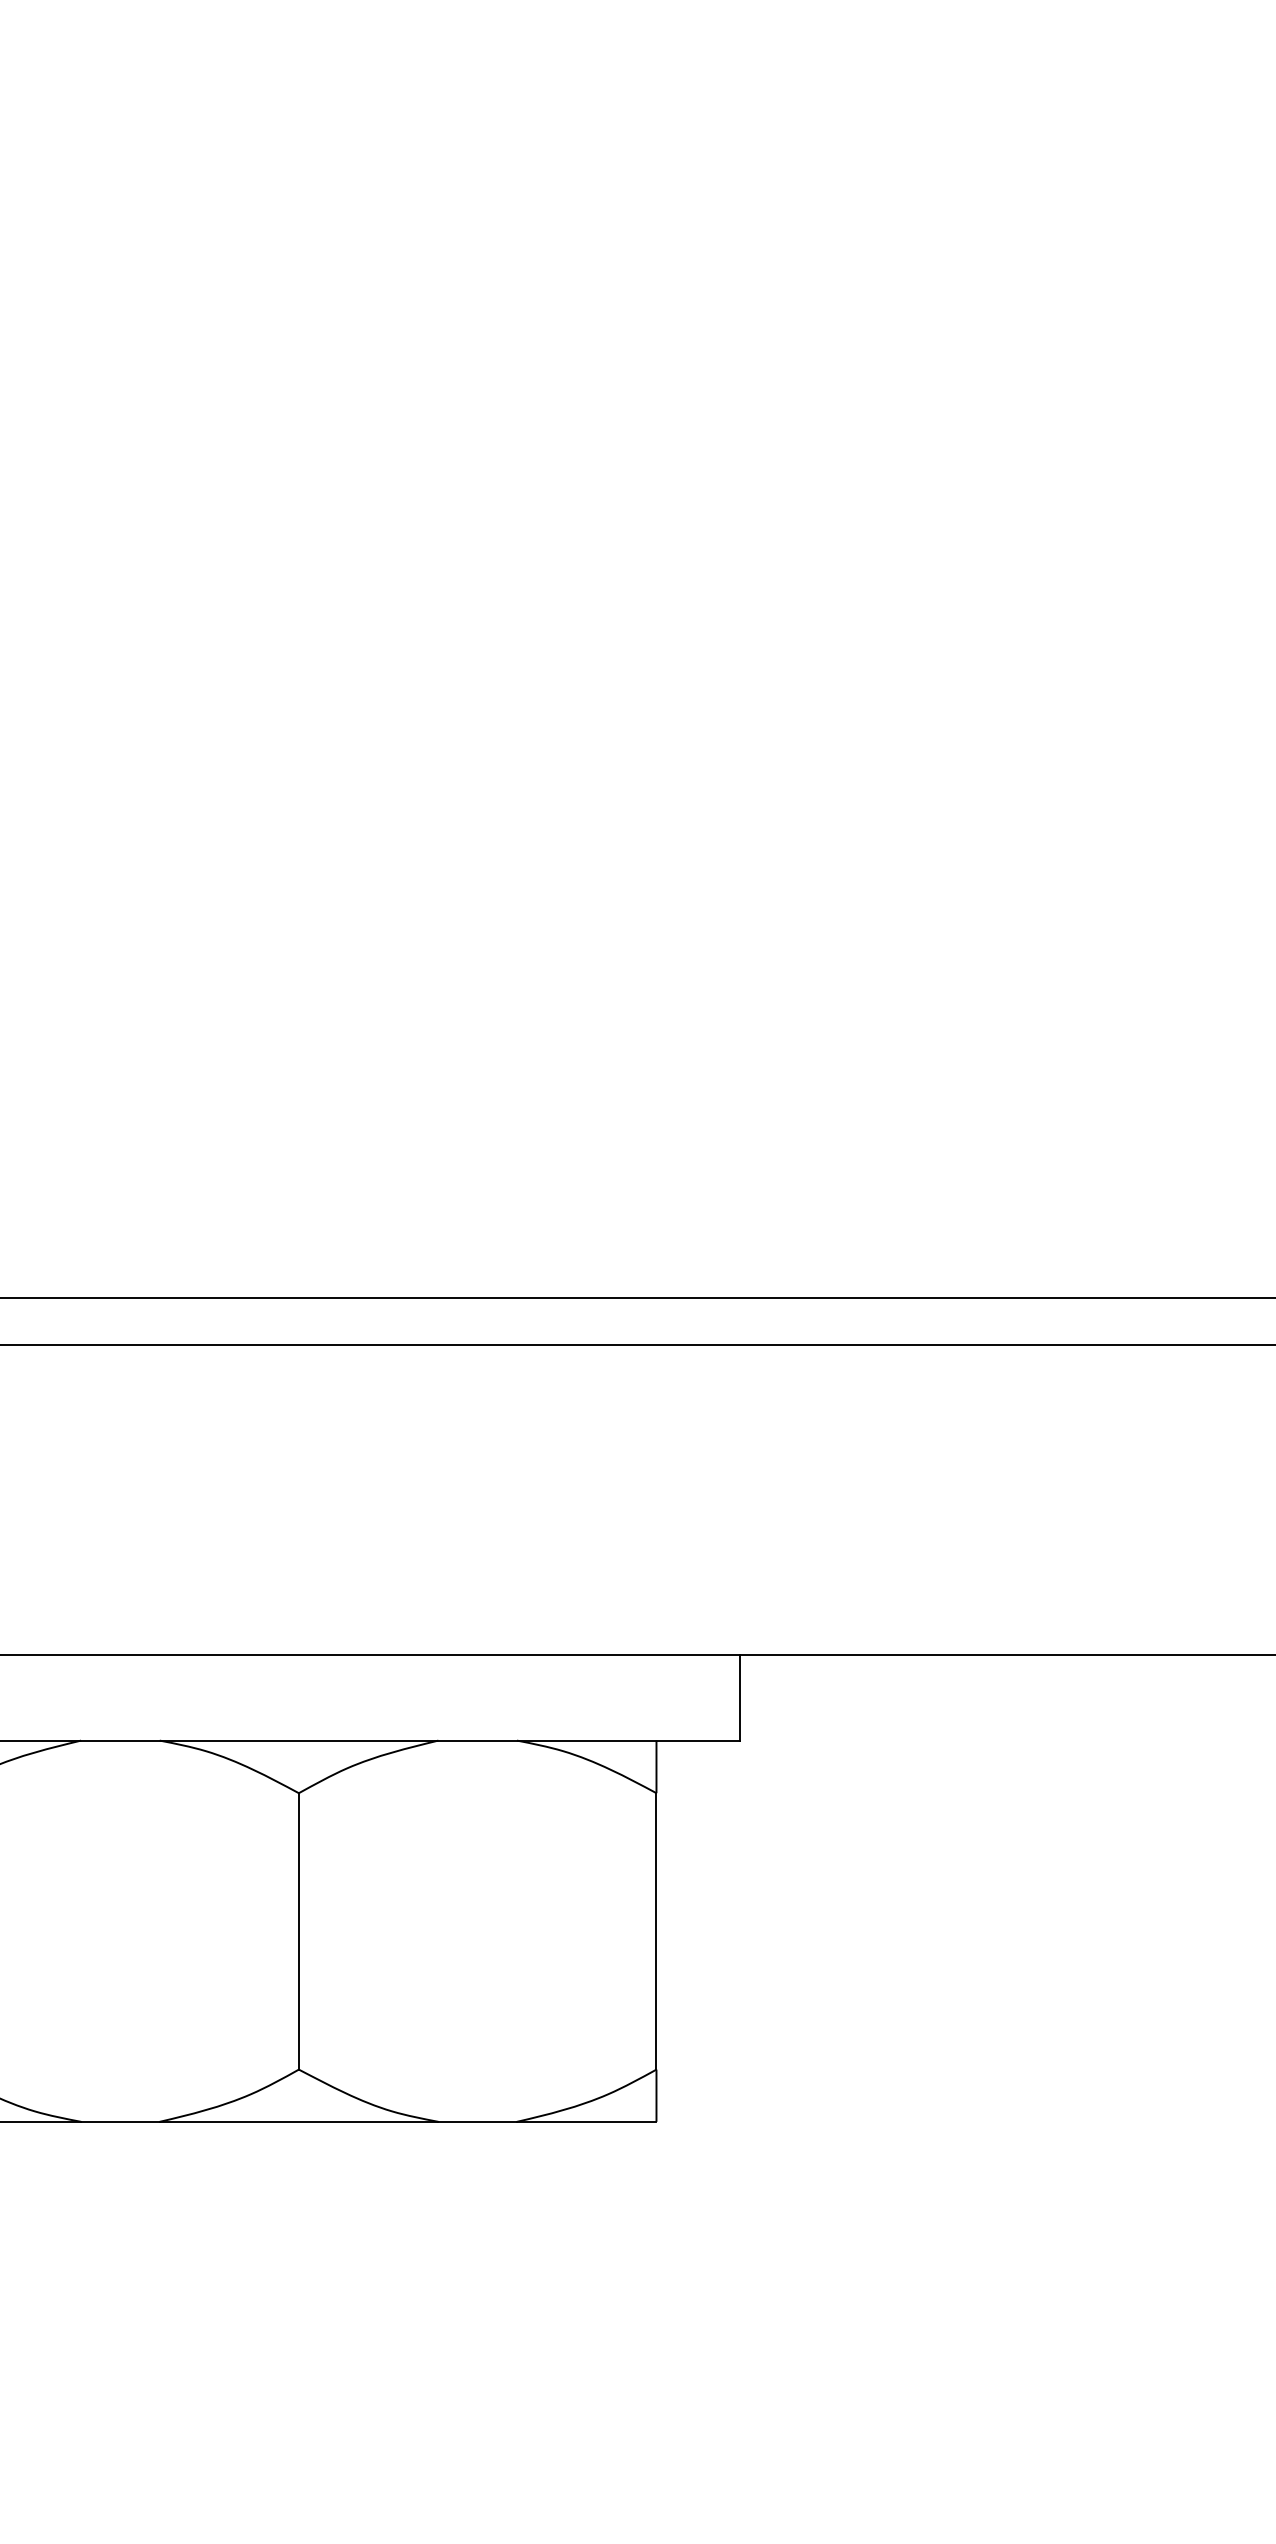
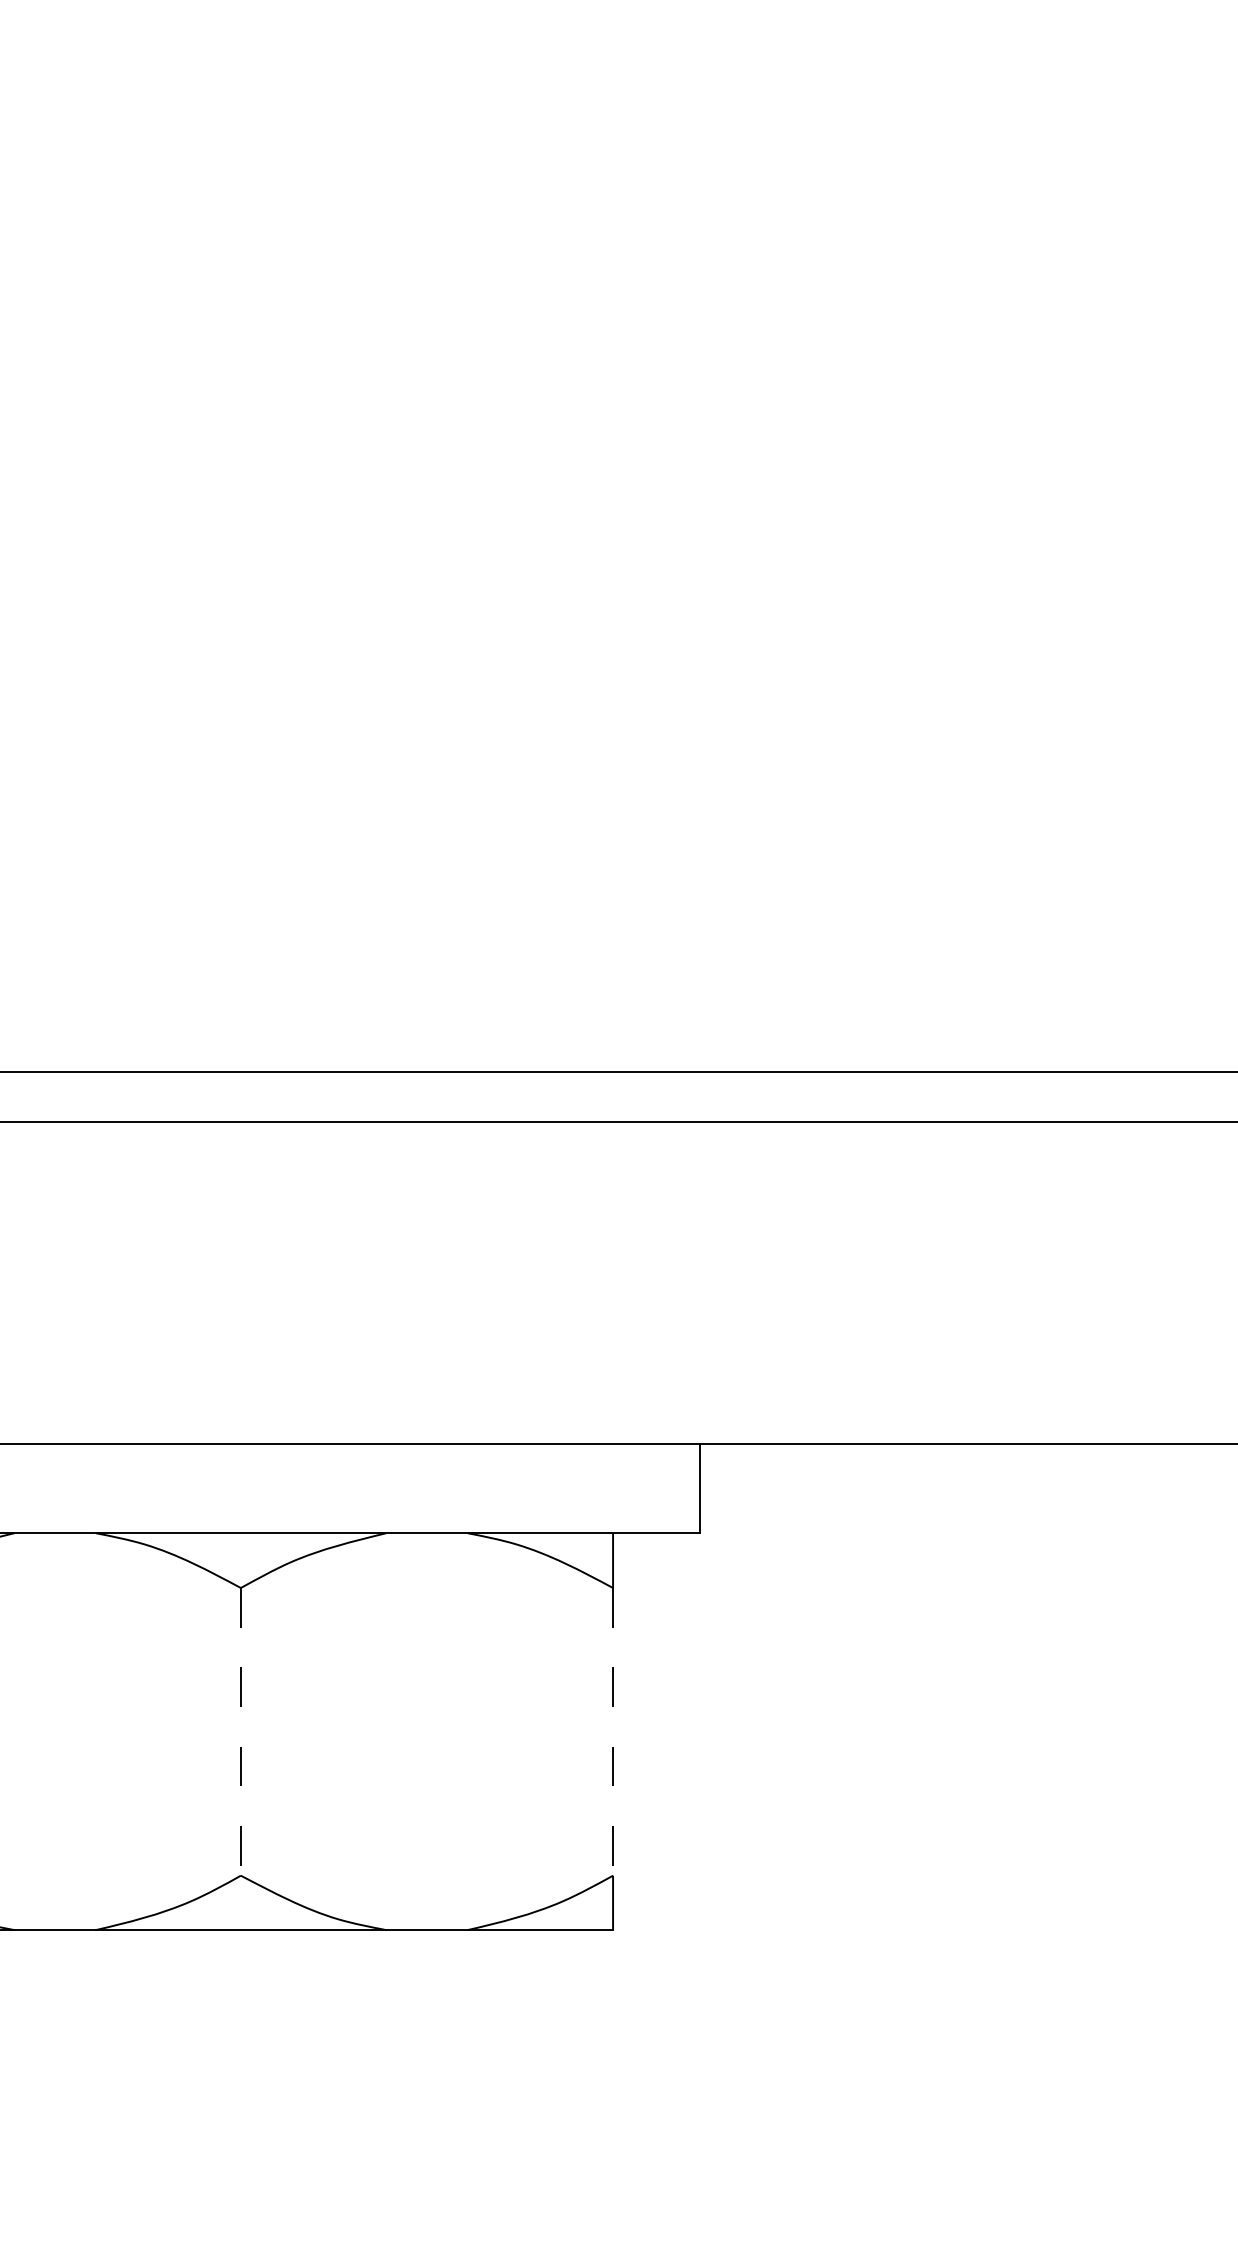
line: (298, 1931) -> (240, 1731), solid -> dashed
line: (656, 1931) -> (613, 1731), solid -> dashed

